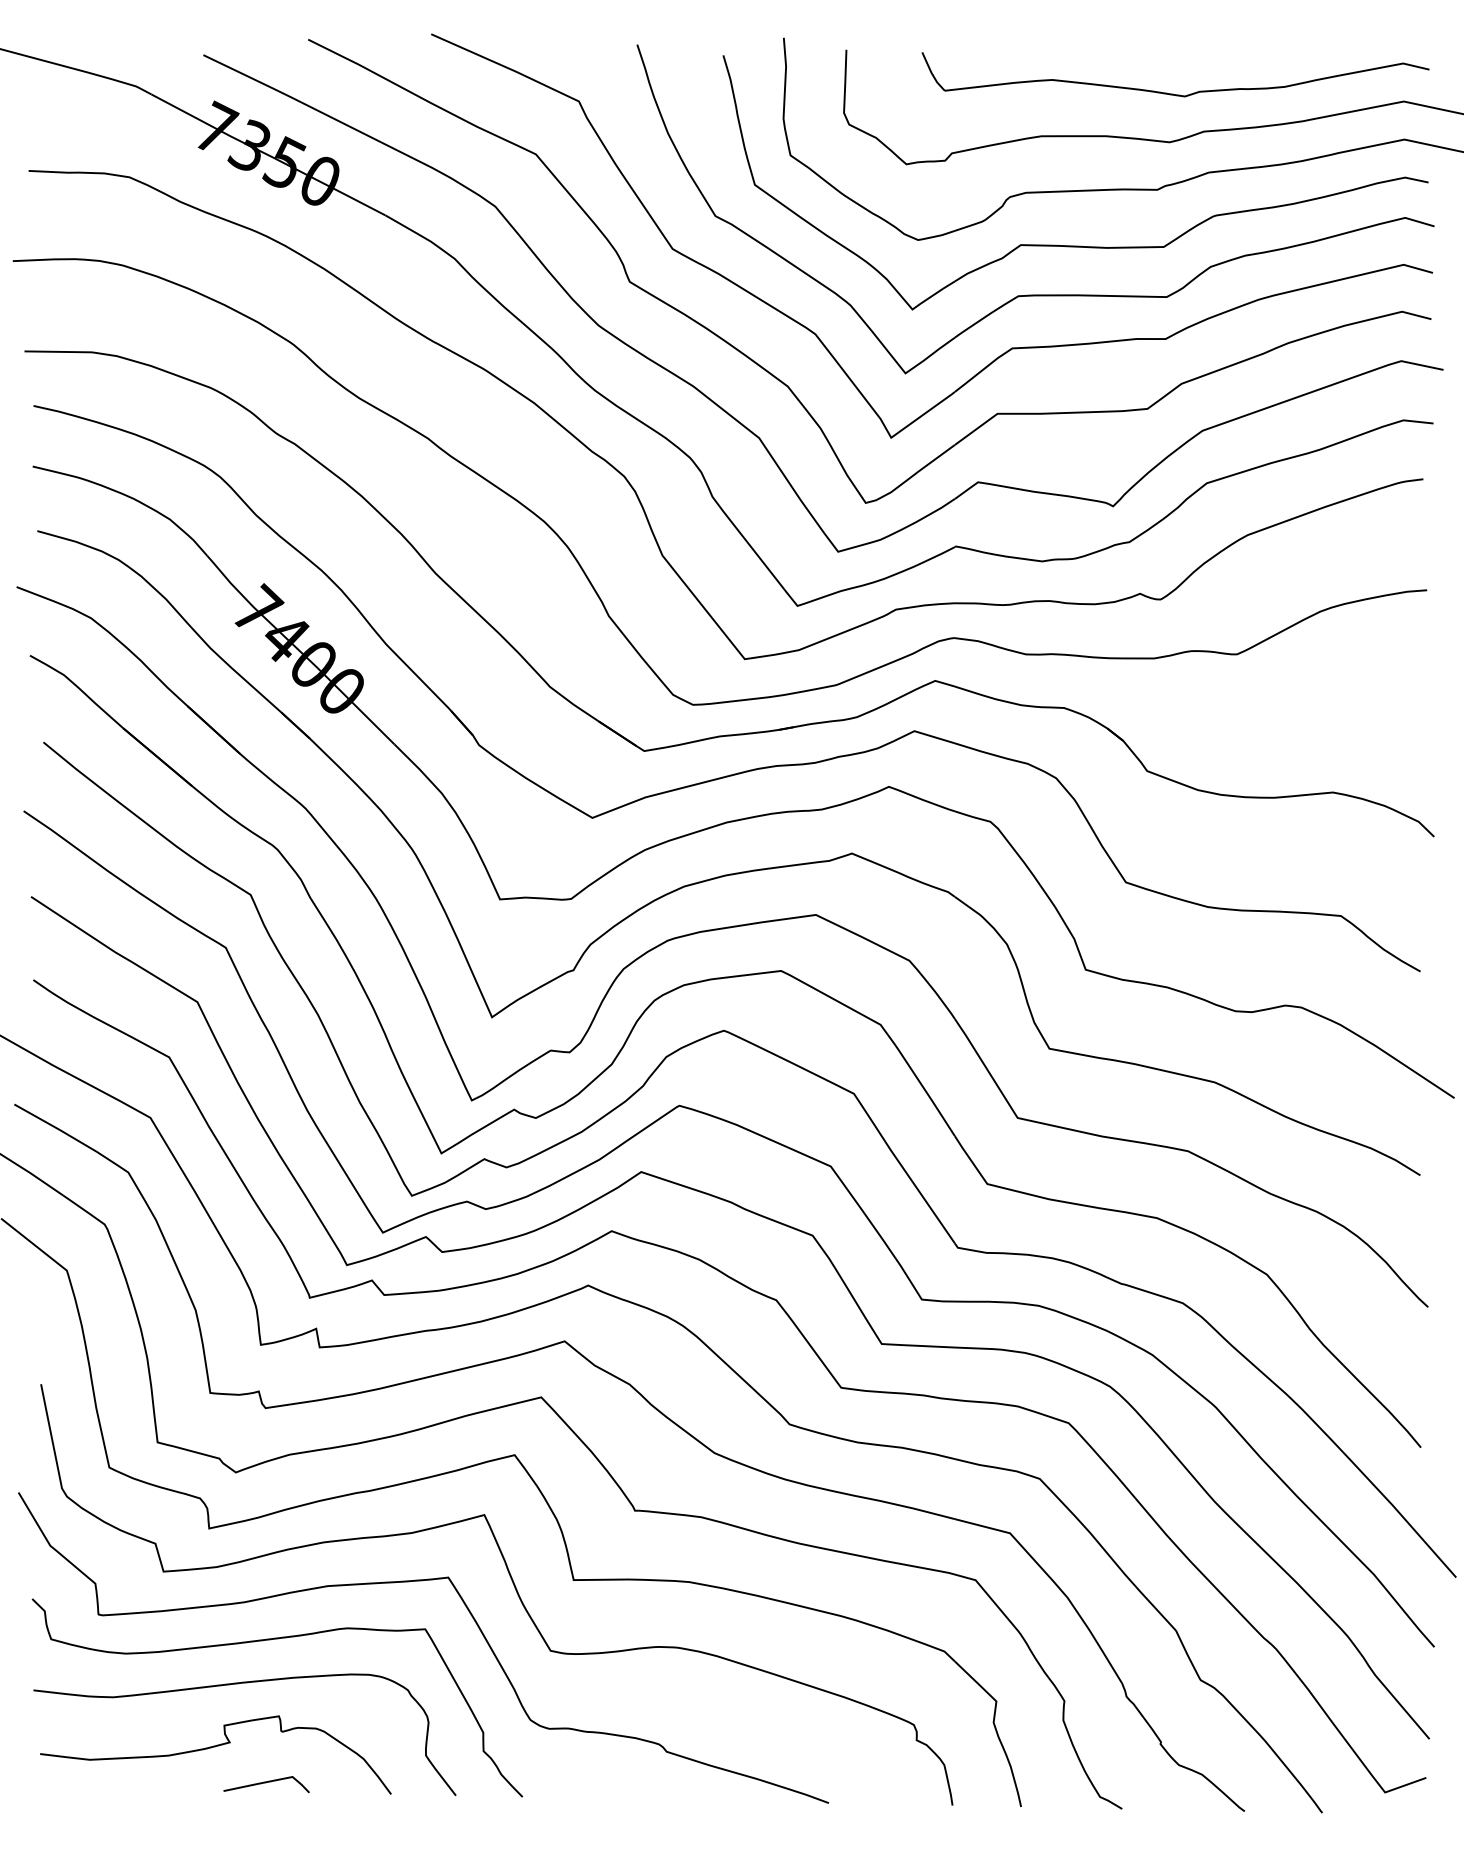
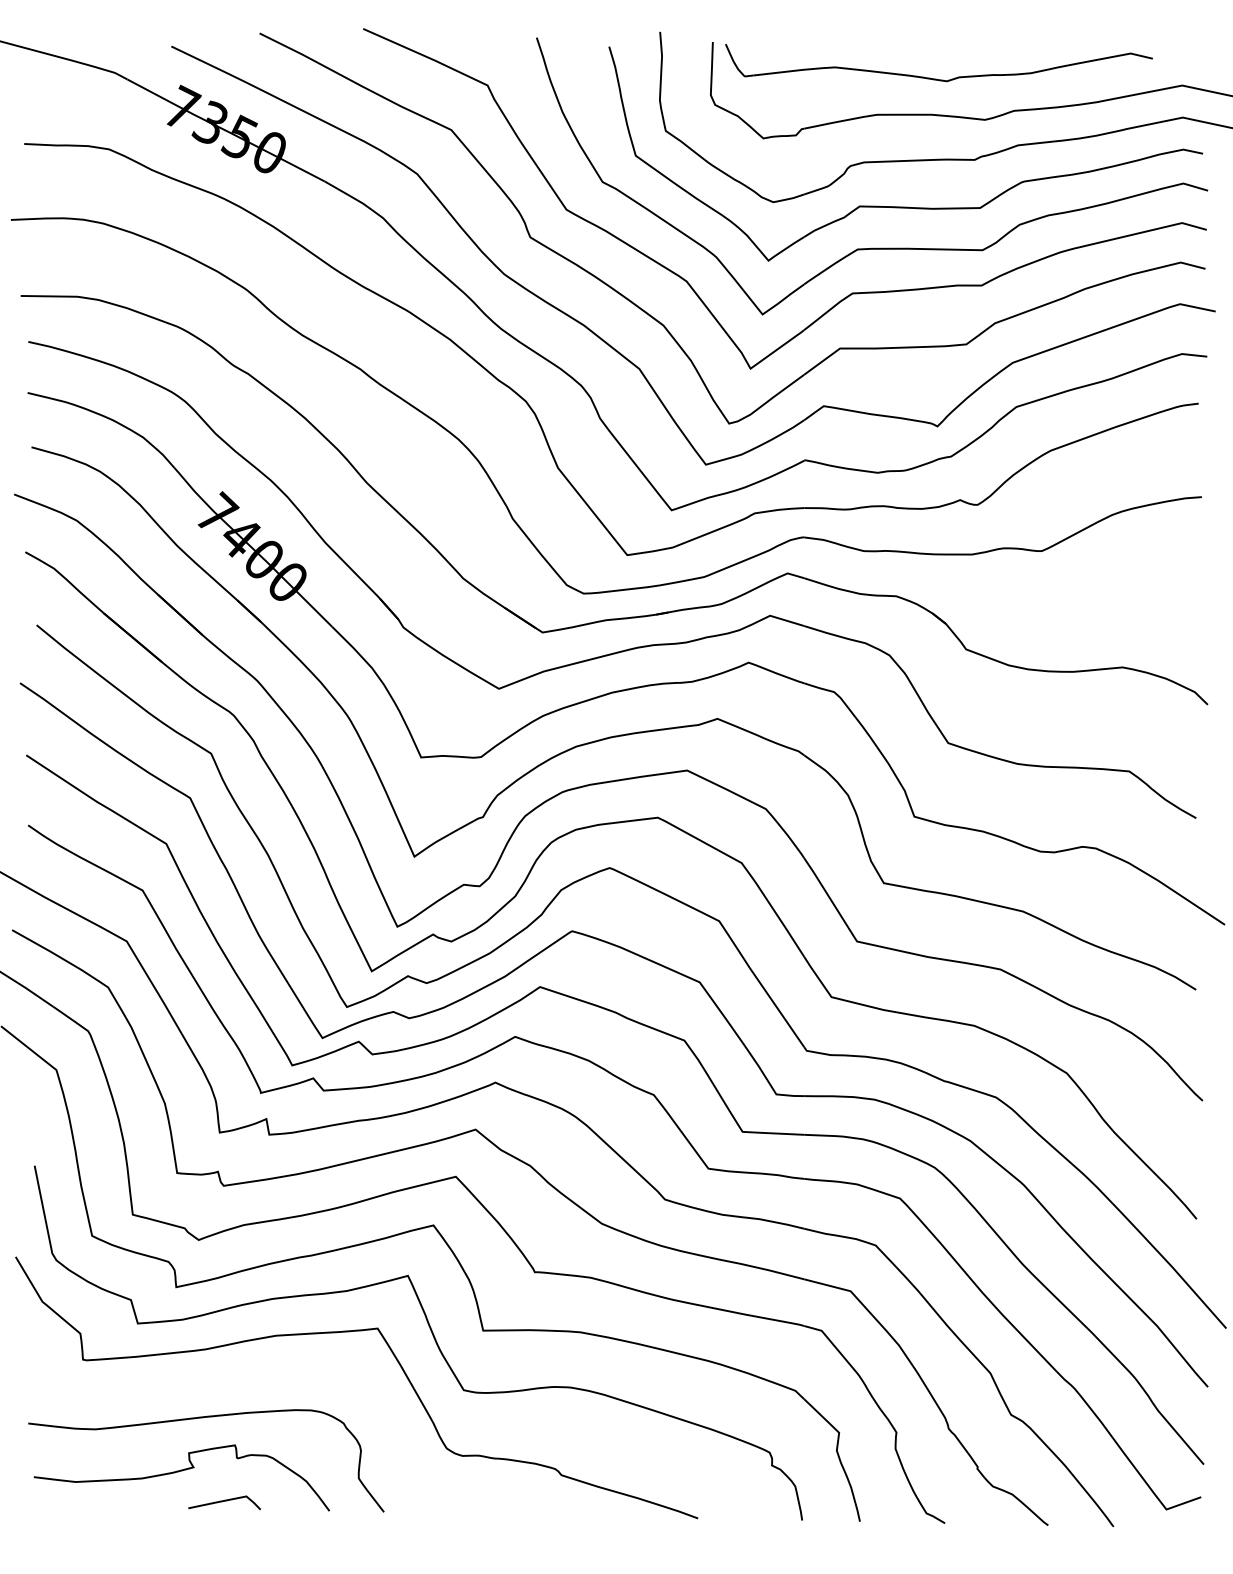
part: (1172, 93) -> (936, 78), moved
curve: (272, 1640) -> (229, 1381), removed

